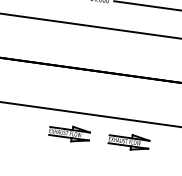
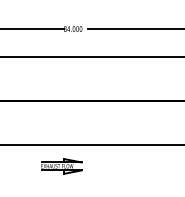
part: (128, 142) -> (121, 166), removed

